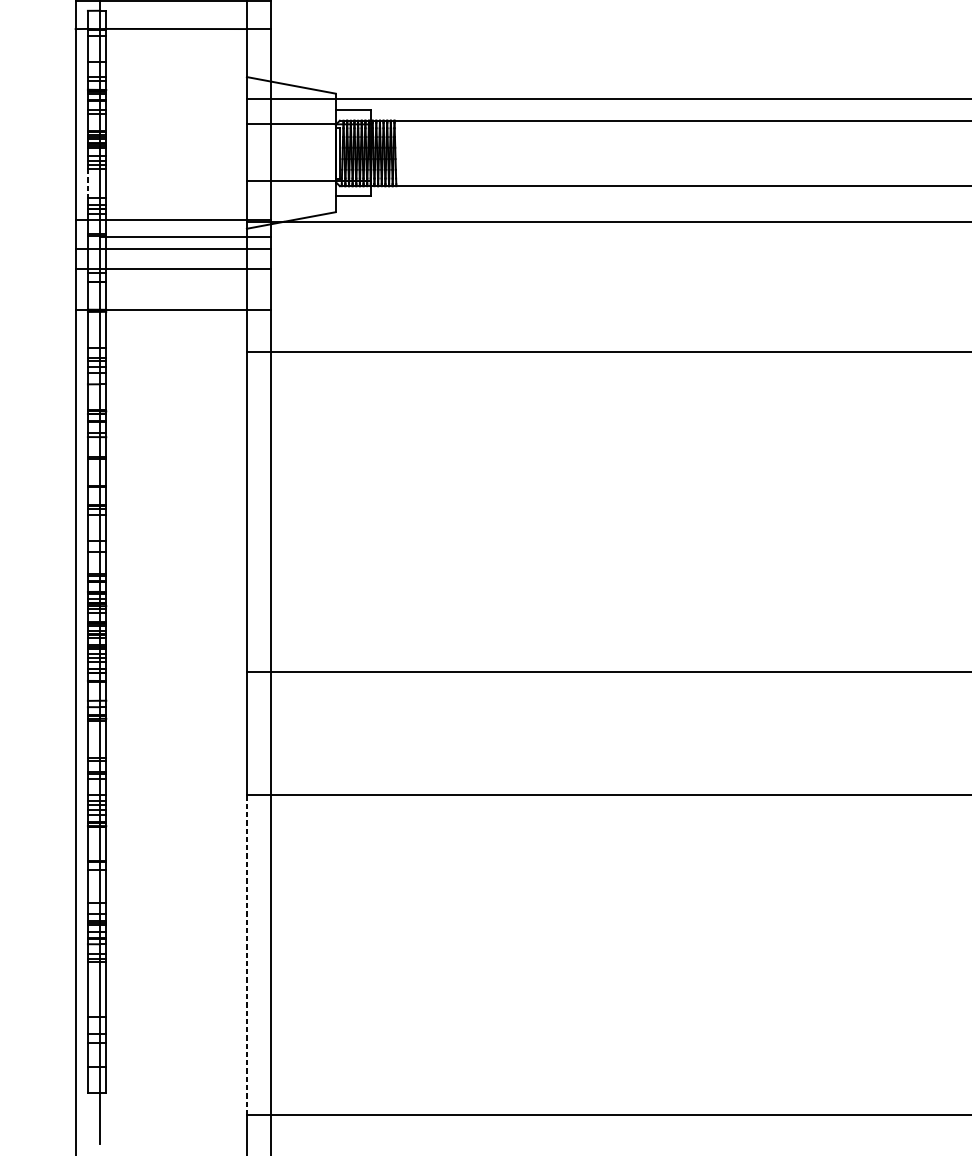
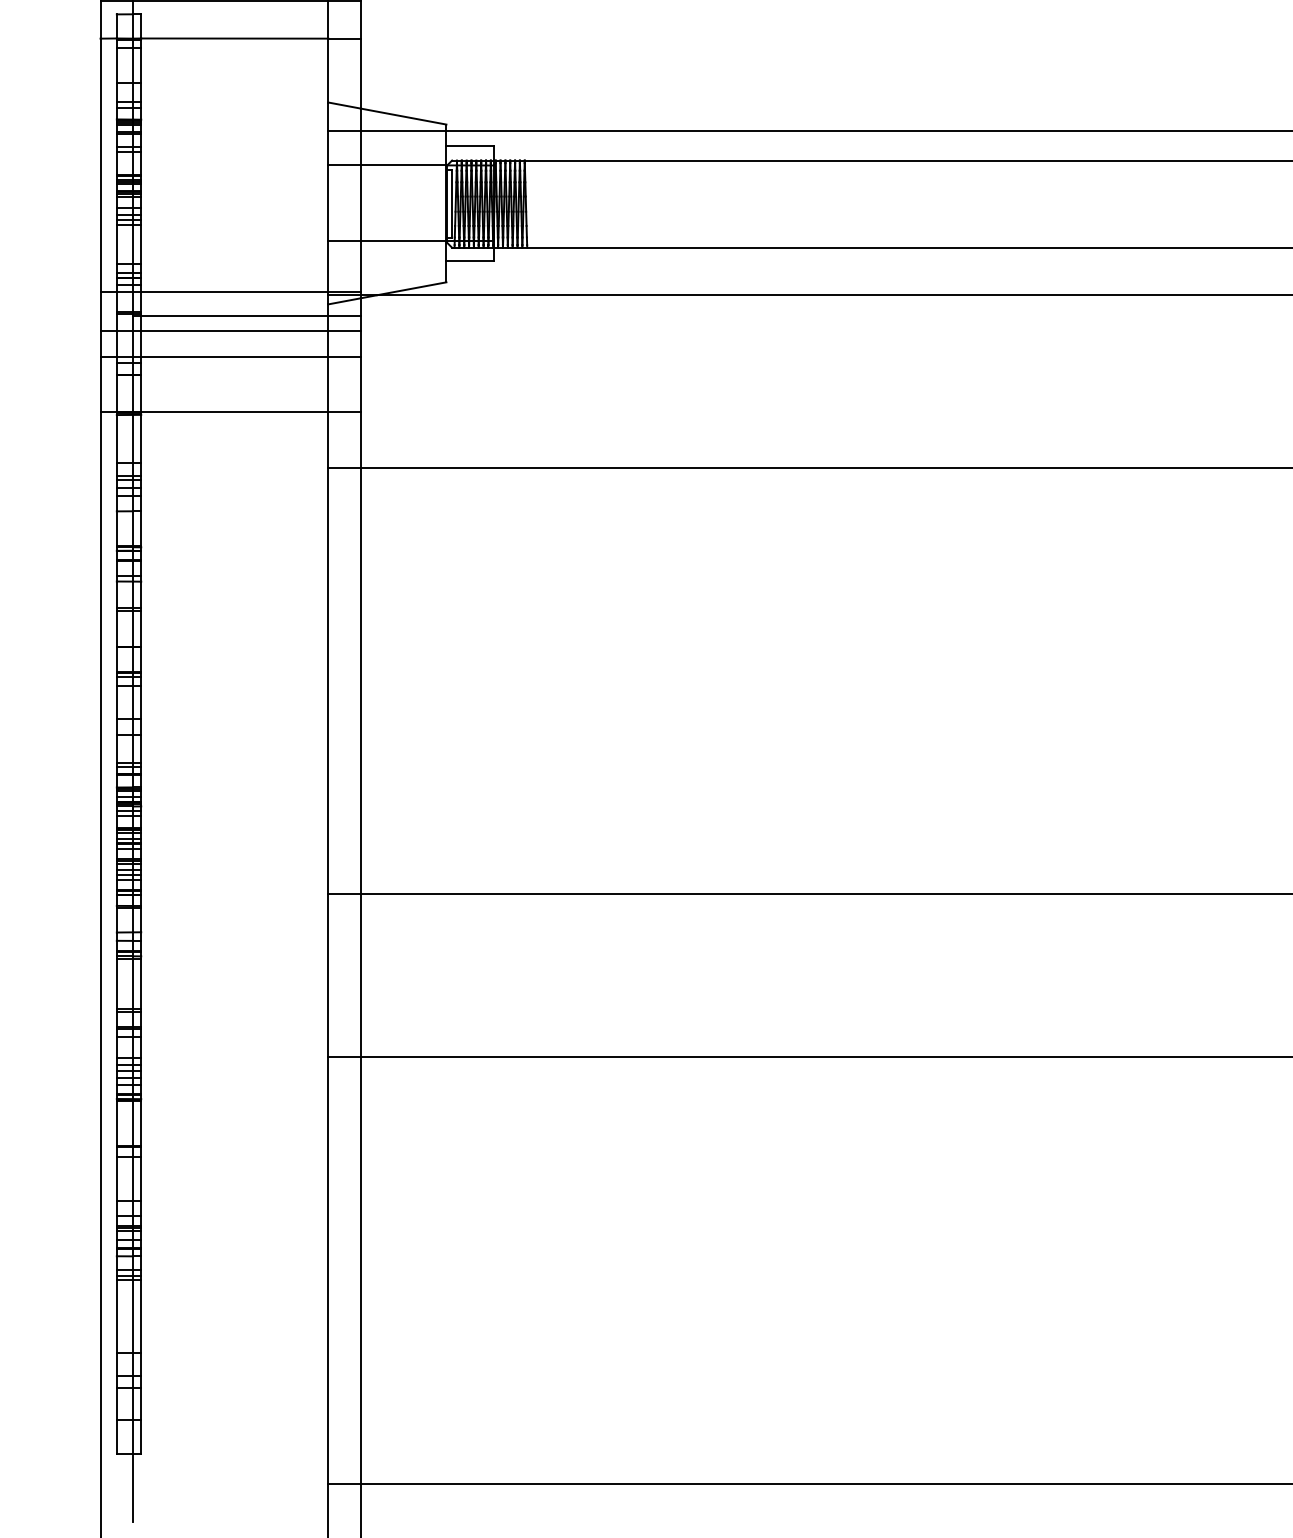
line: (87, 184) -> (116, 245), dashed -> solid
line: (246, 954) -> (328, 1270), dashed -> solid

